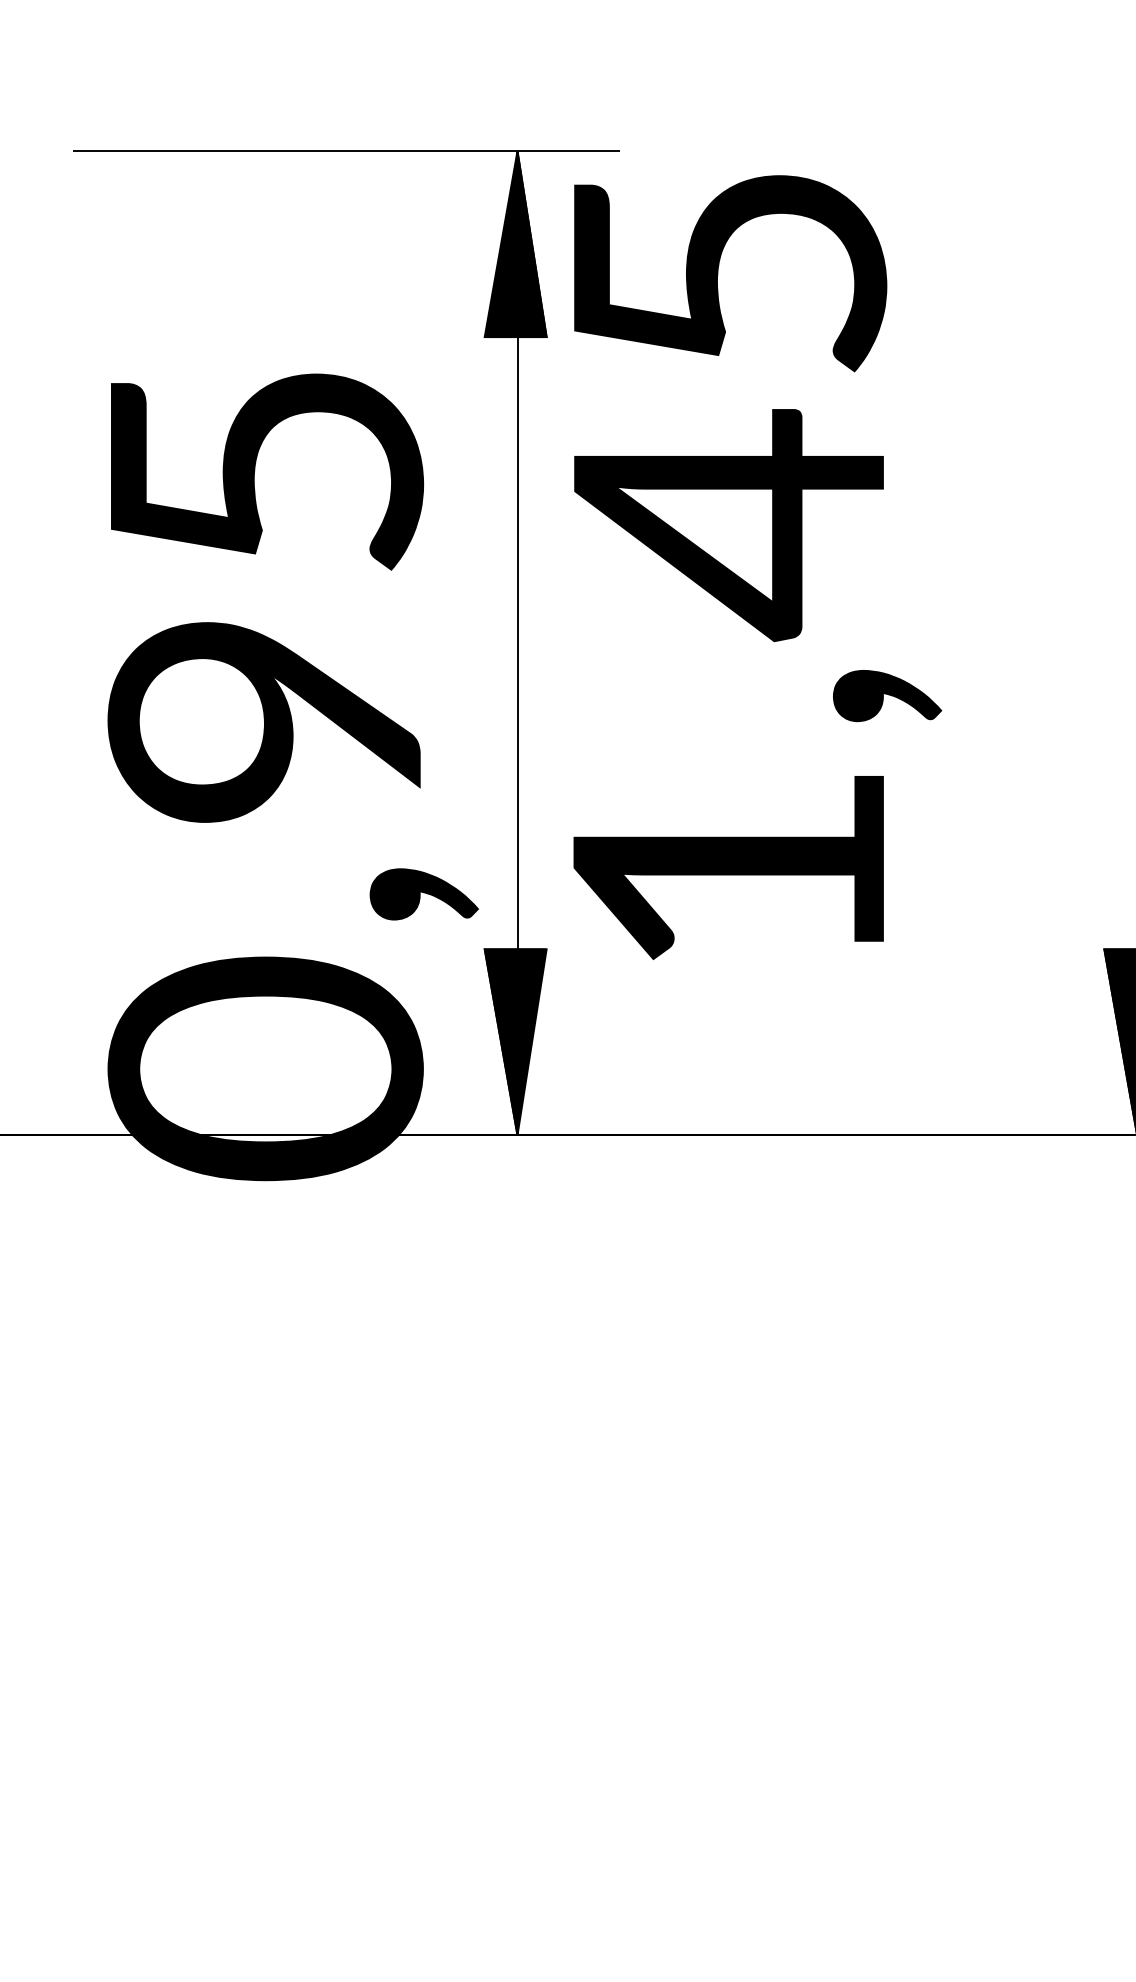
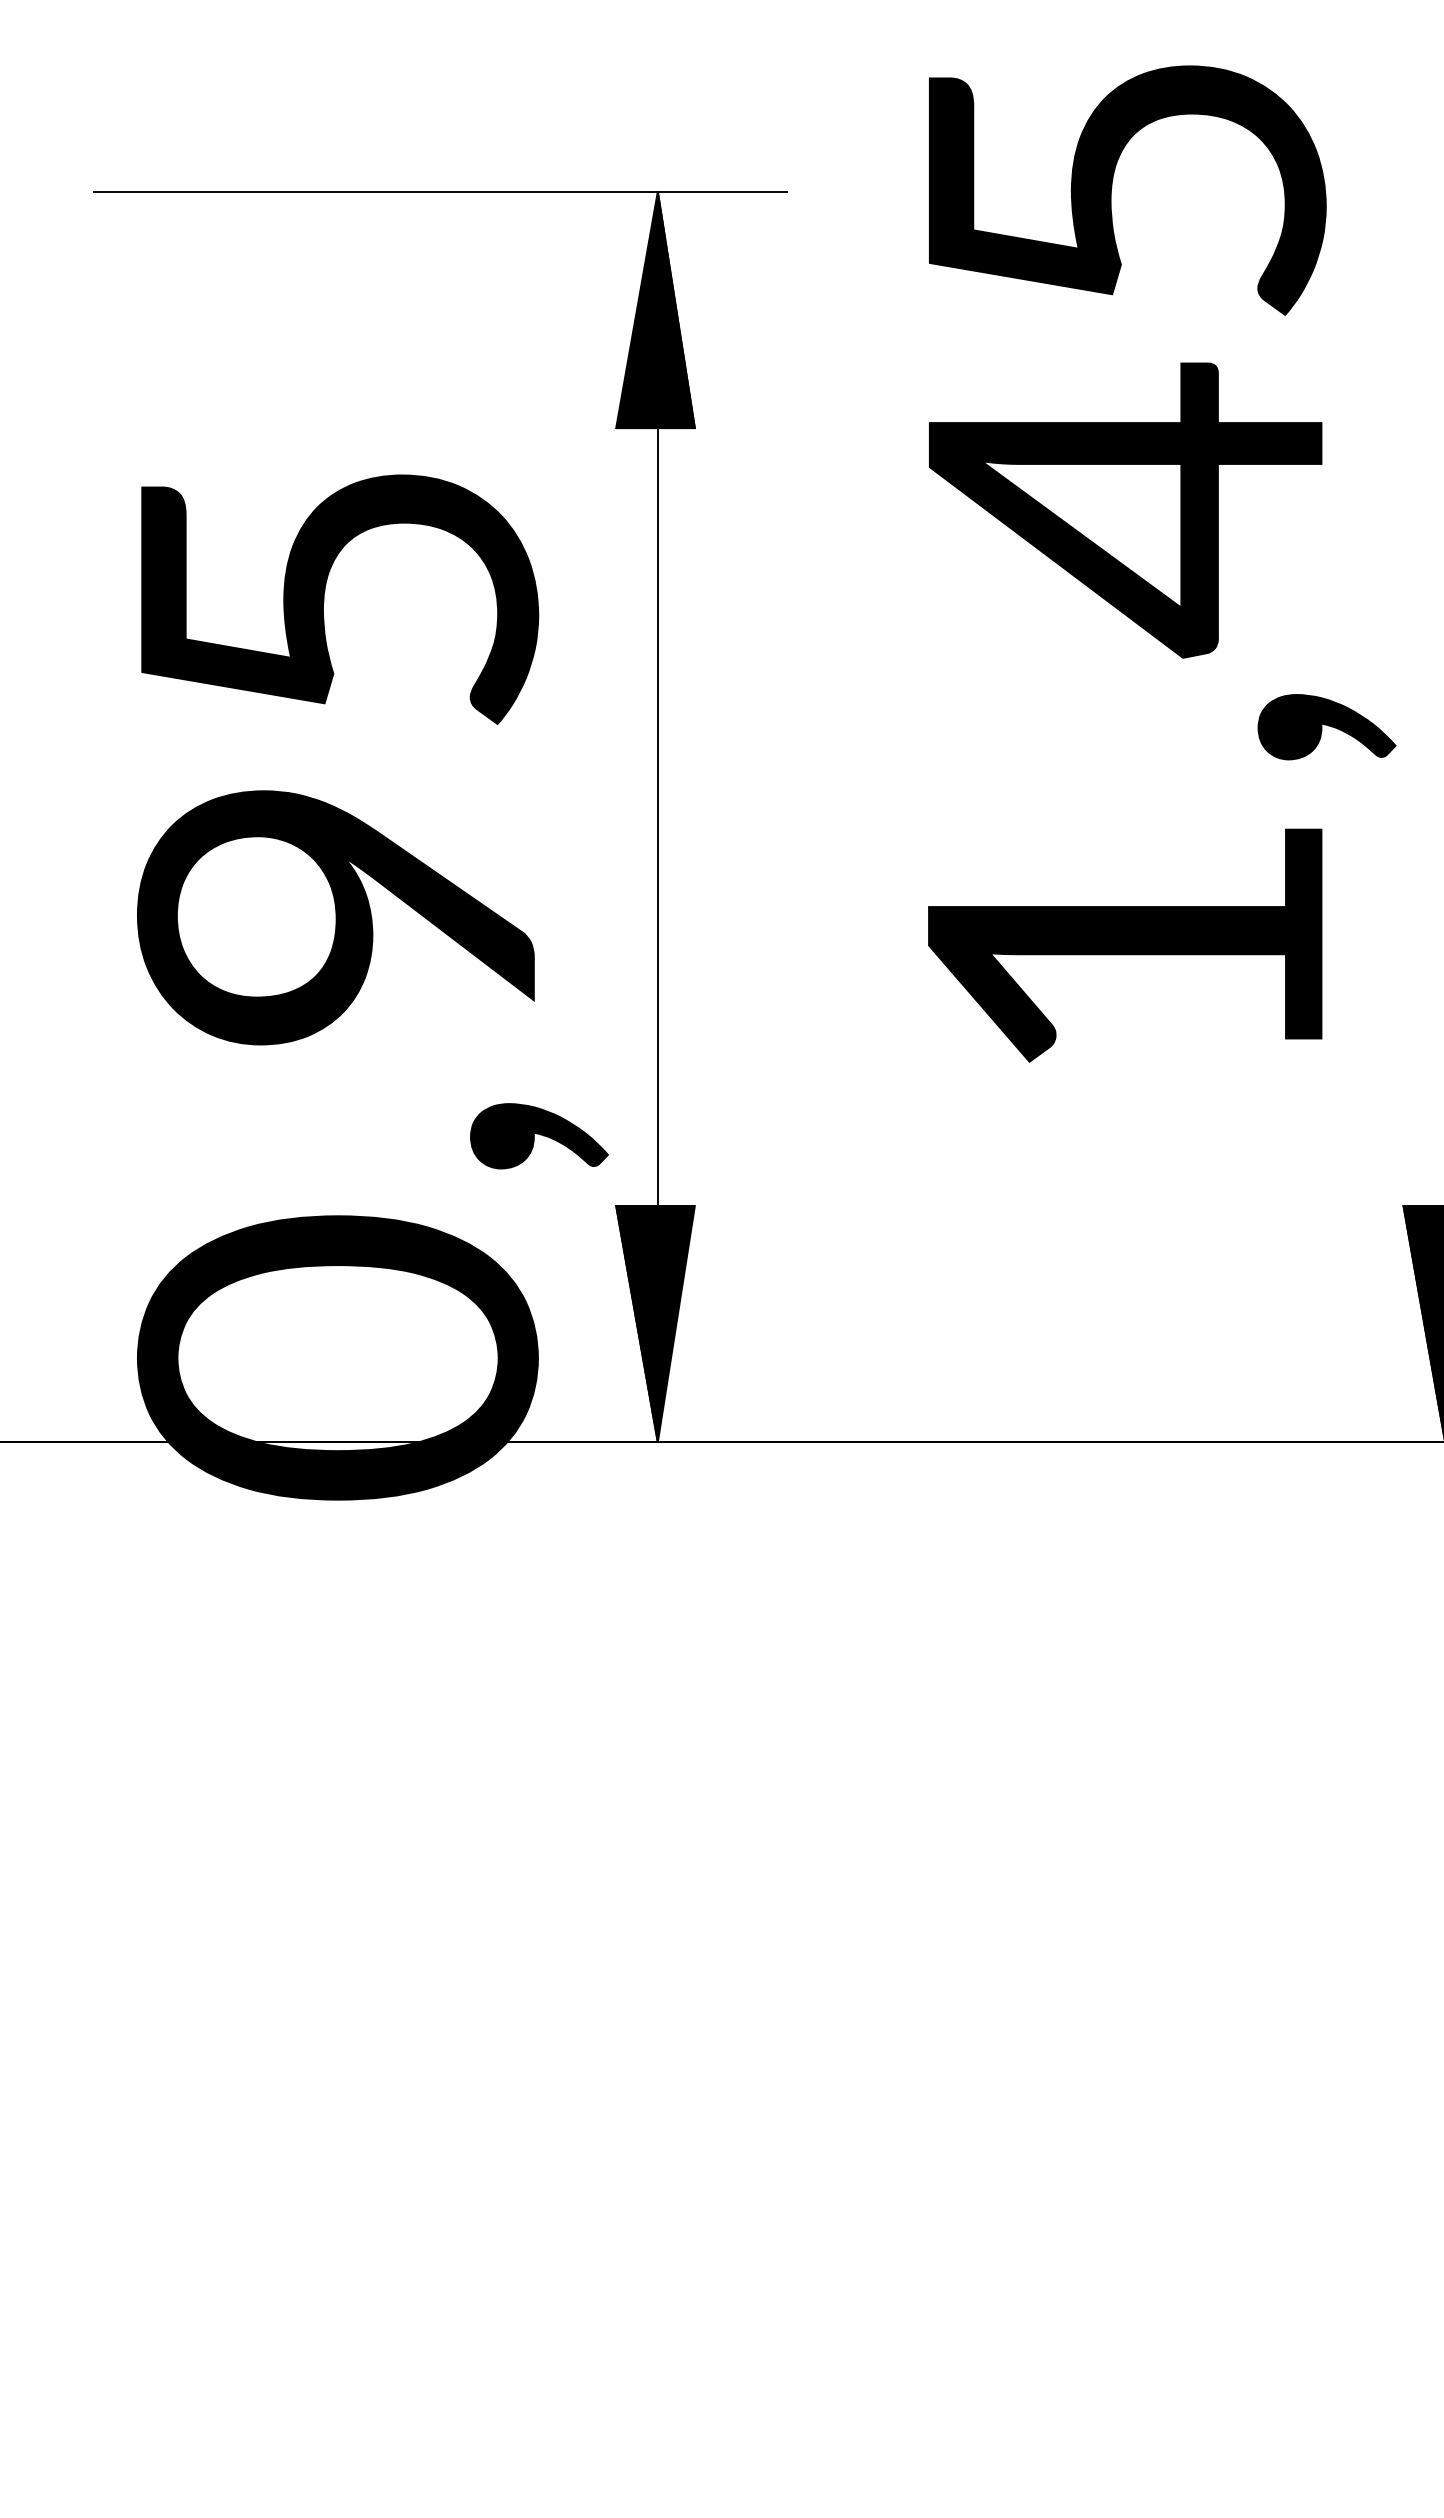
text: (758, 567) -> (1162, 563), moved

